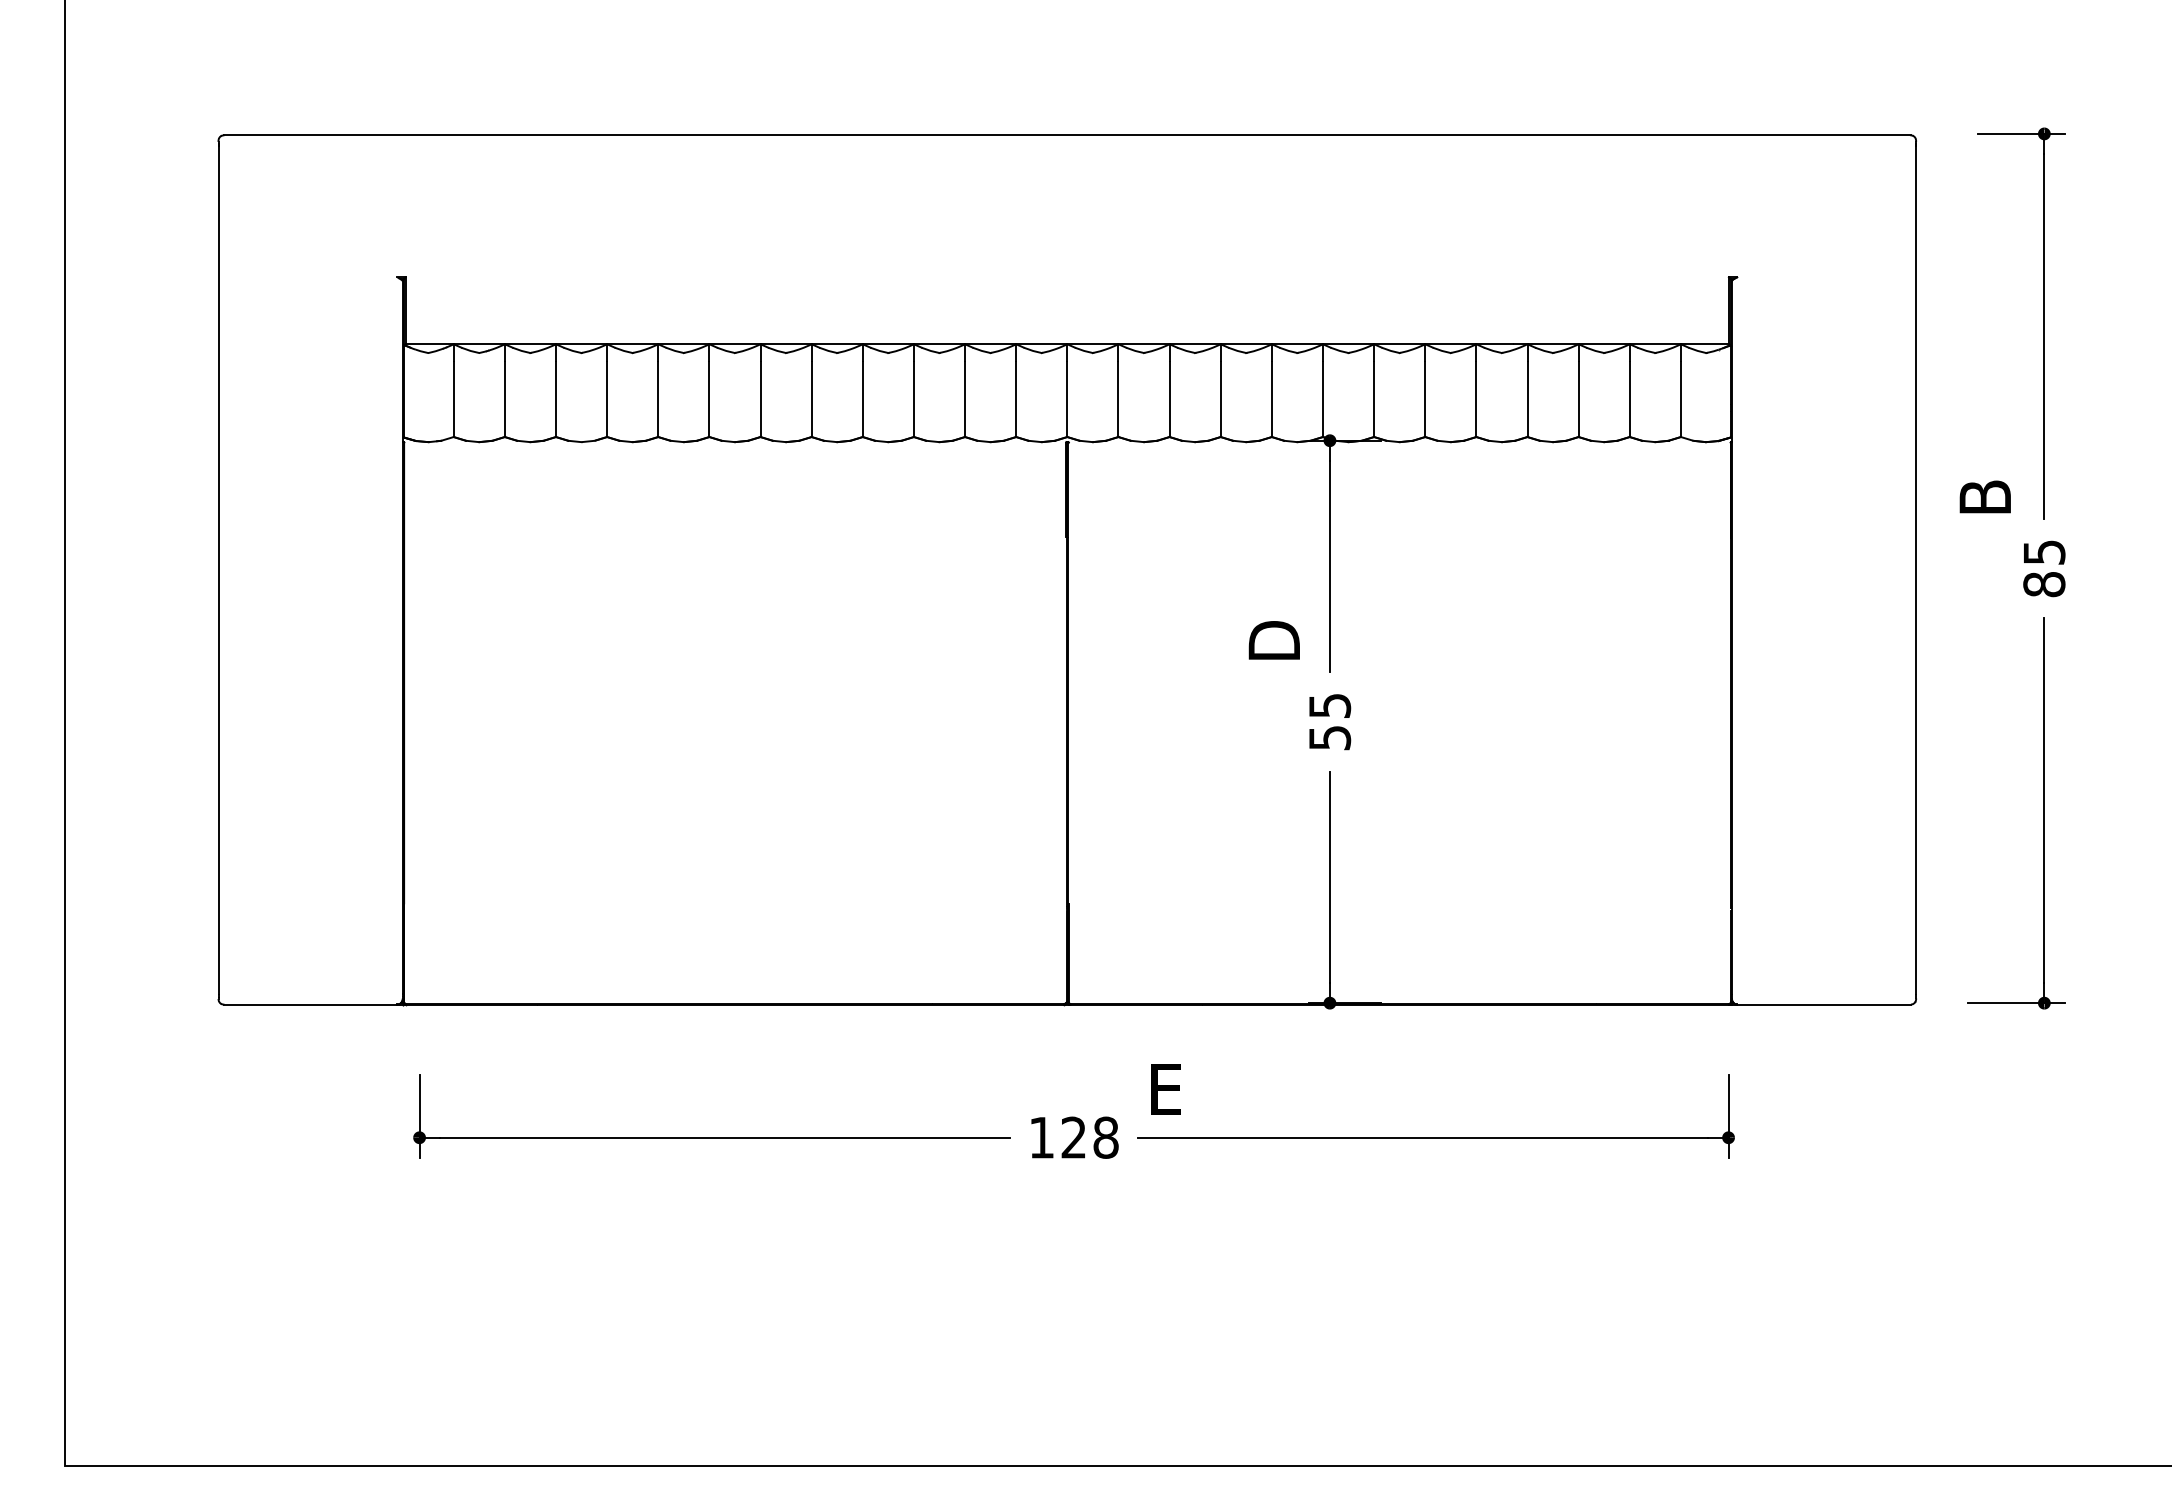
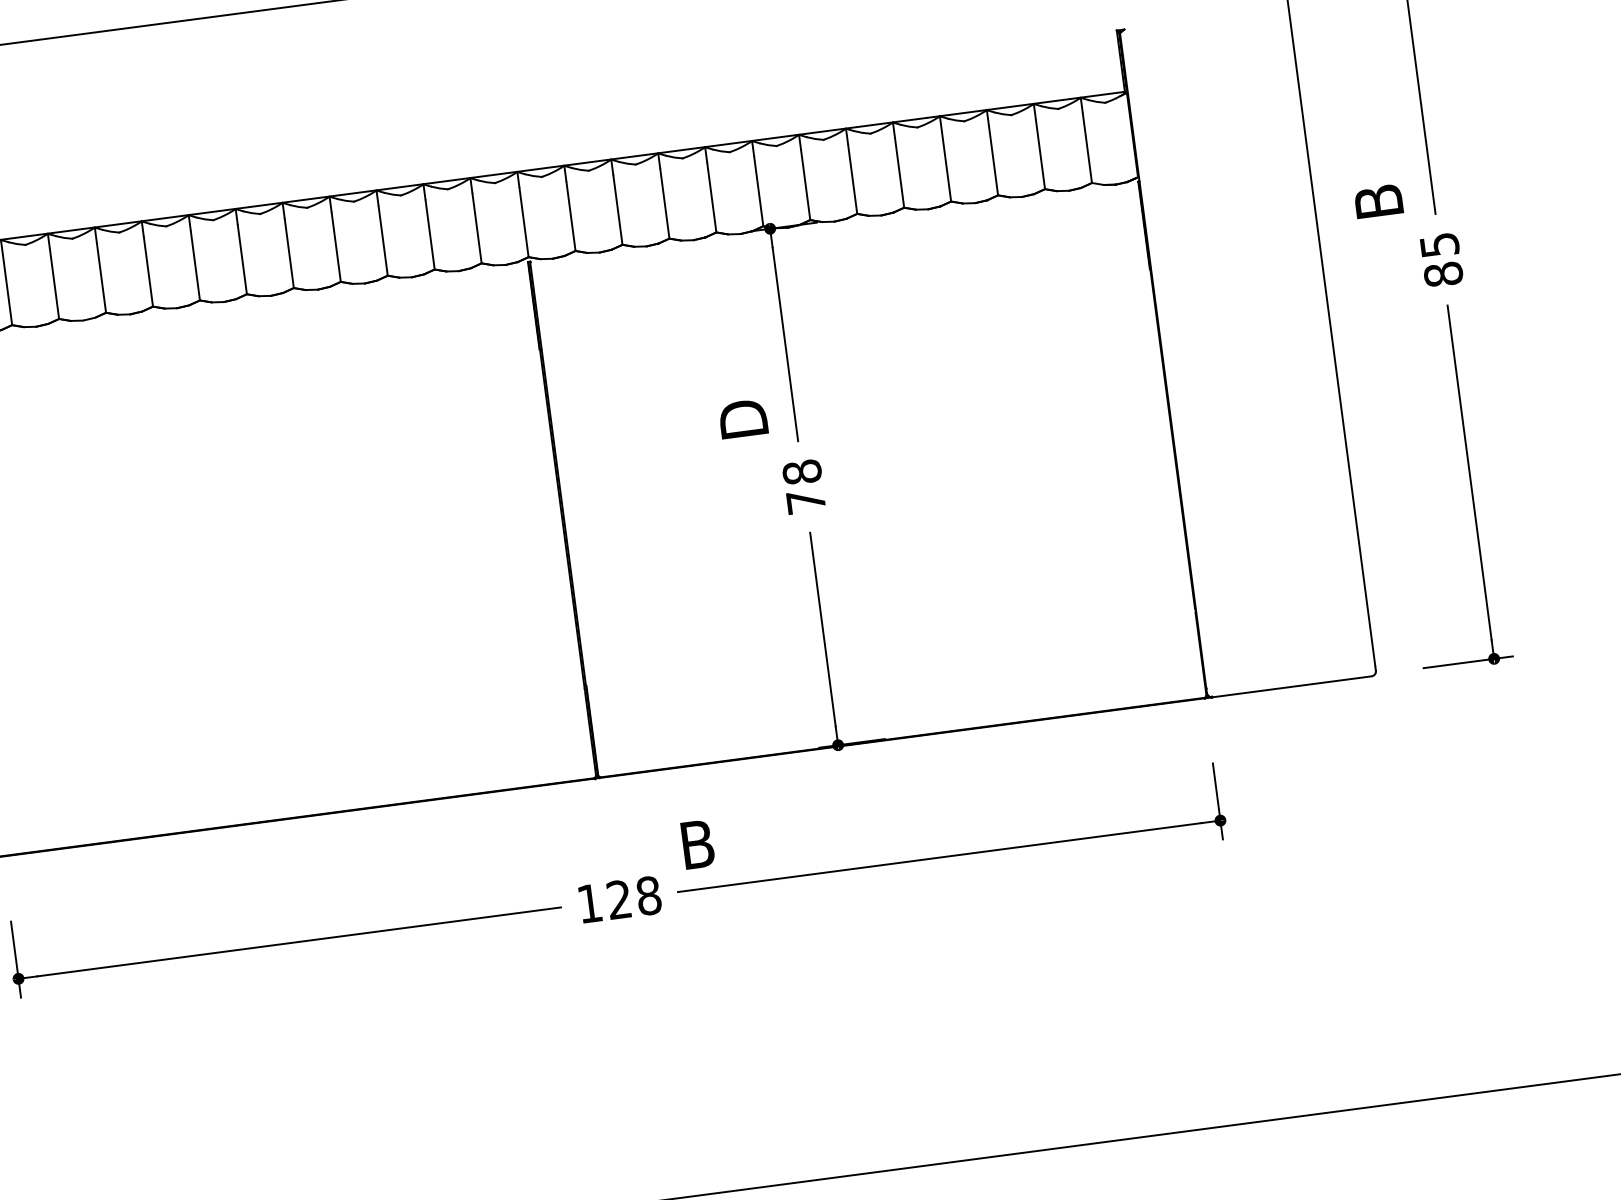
text: (1329, 721) -> (803, 486), 55 -> 78
text: (1165, 1089) -> (697, 844), E -> B

